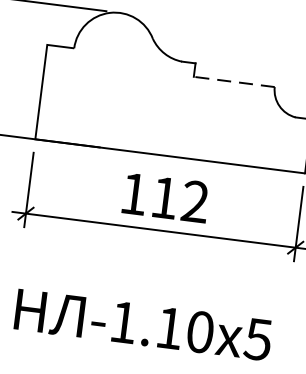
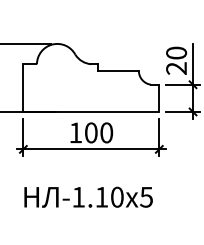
line: (232, 82) -> (117, 71), dashed -> solid
text: (181, 199) -> (99, 132), 112 -> 100

